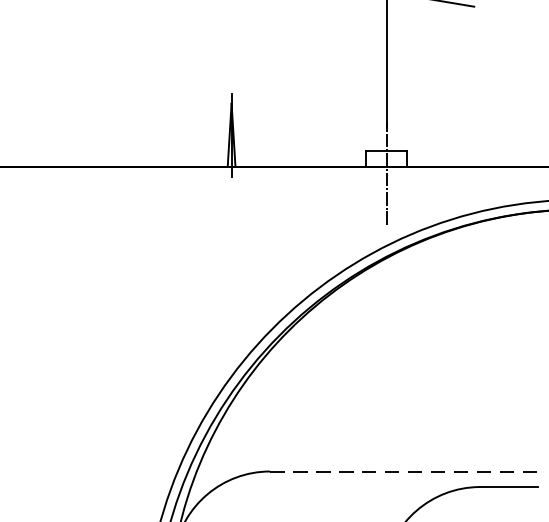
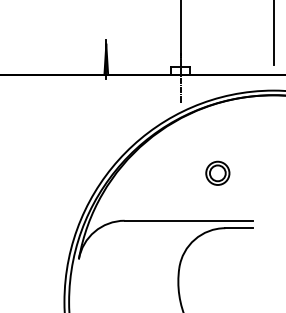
part: (463, 370) -> (217, 172), added
line: (405, 470) -> (189, 220), dashed -> solid

